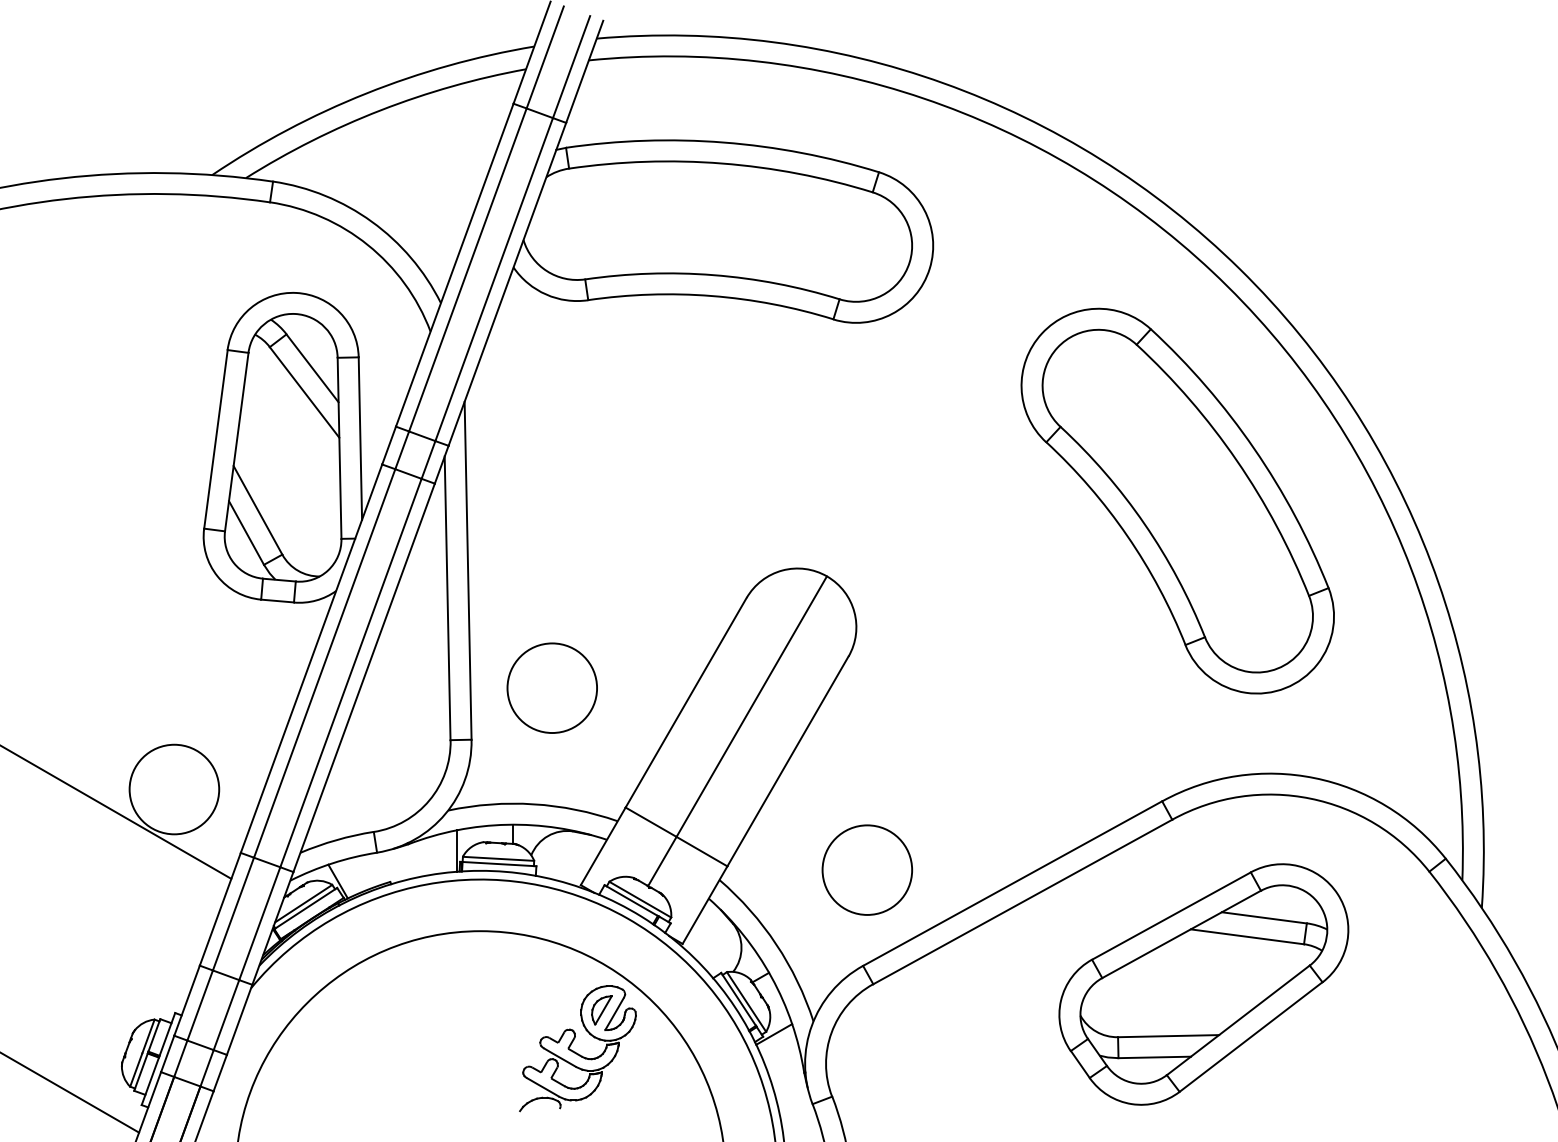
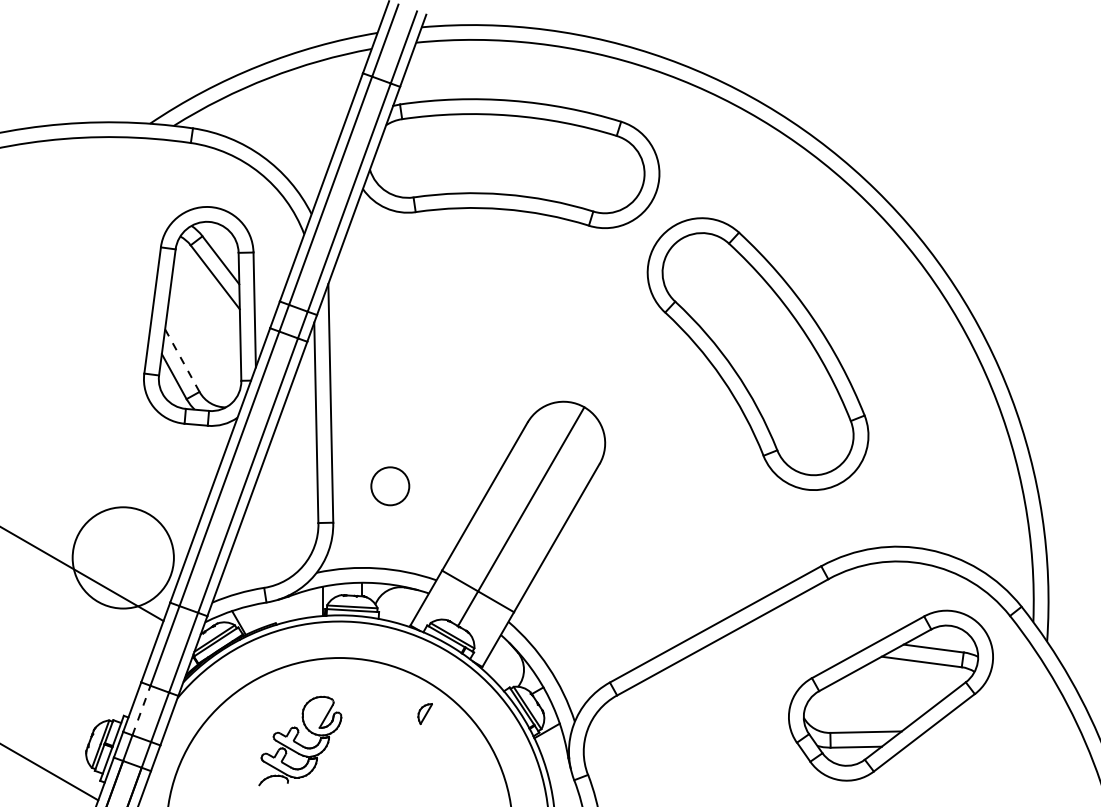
part: (1177, 500) -> (757, 353), moved
line: (258, 510) -> (182, 360), solid -> dashed
circle: (552, 688) -> (390, 486), size x0.6
circle: (174, 789) -> (123, 557), size x1.6
circle: (867, 869) -> (613, 614), removed
part: (1203, 984) -> (890, 695), moved
line: (200, 1005) -> (141, 710), solid -> dashed
part: (577, 1048) -> (300, 740), moved

